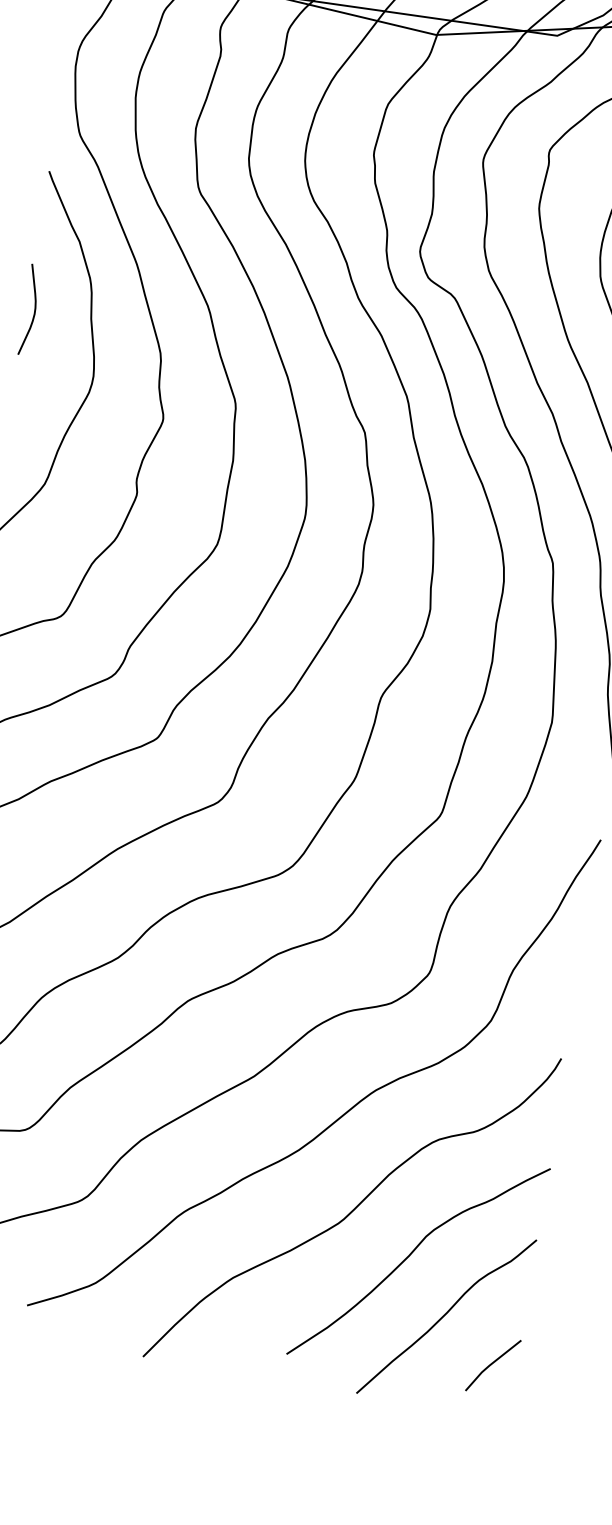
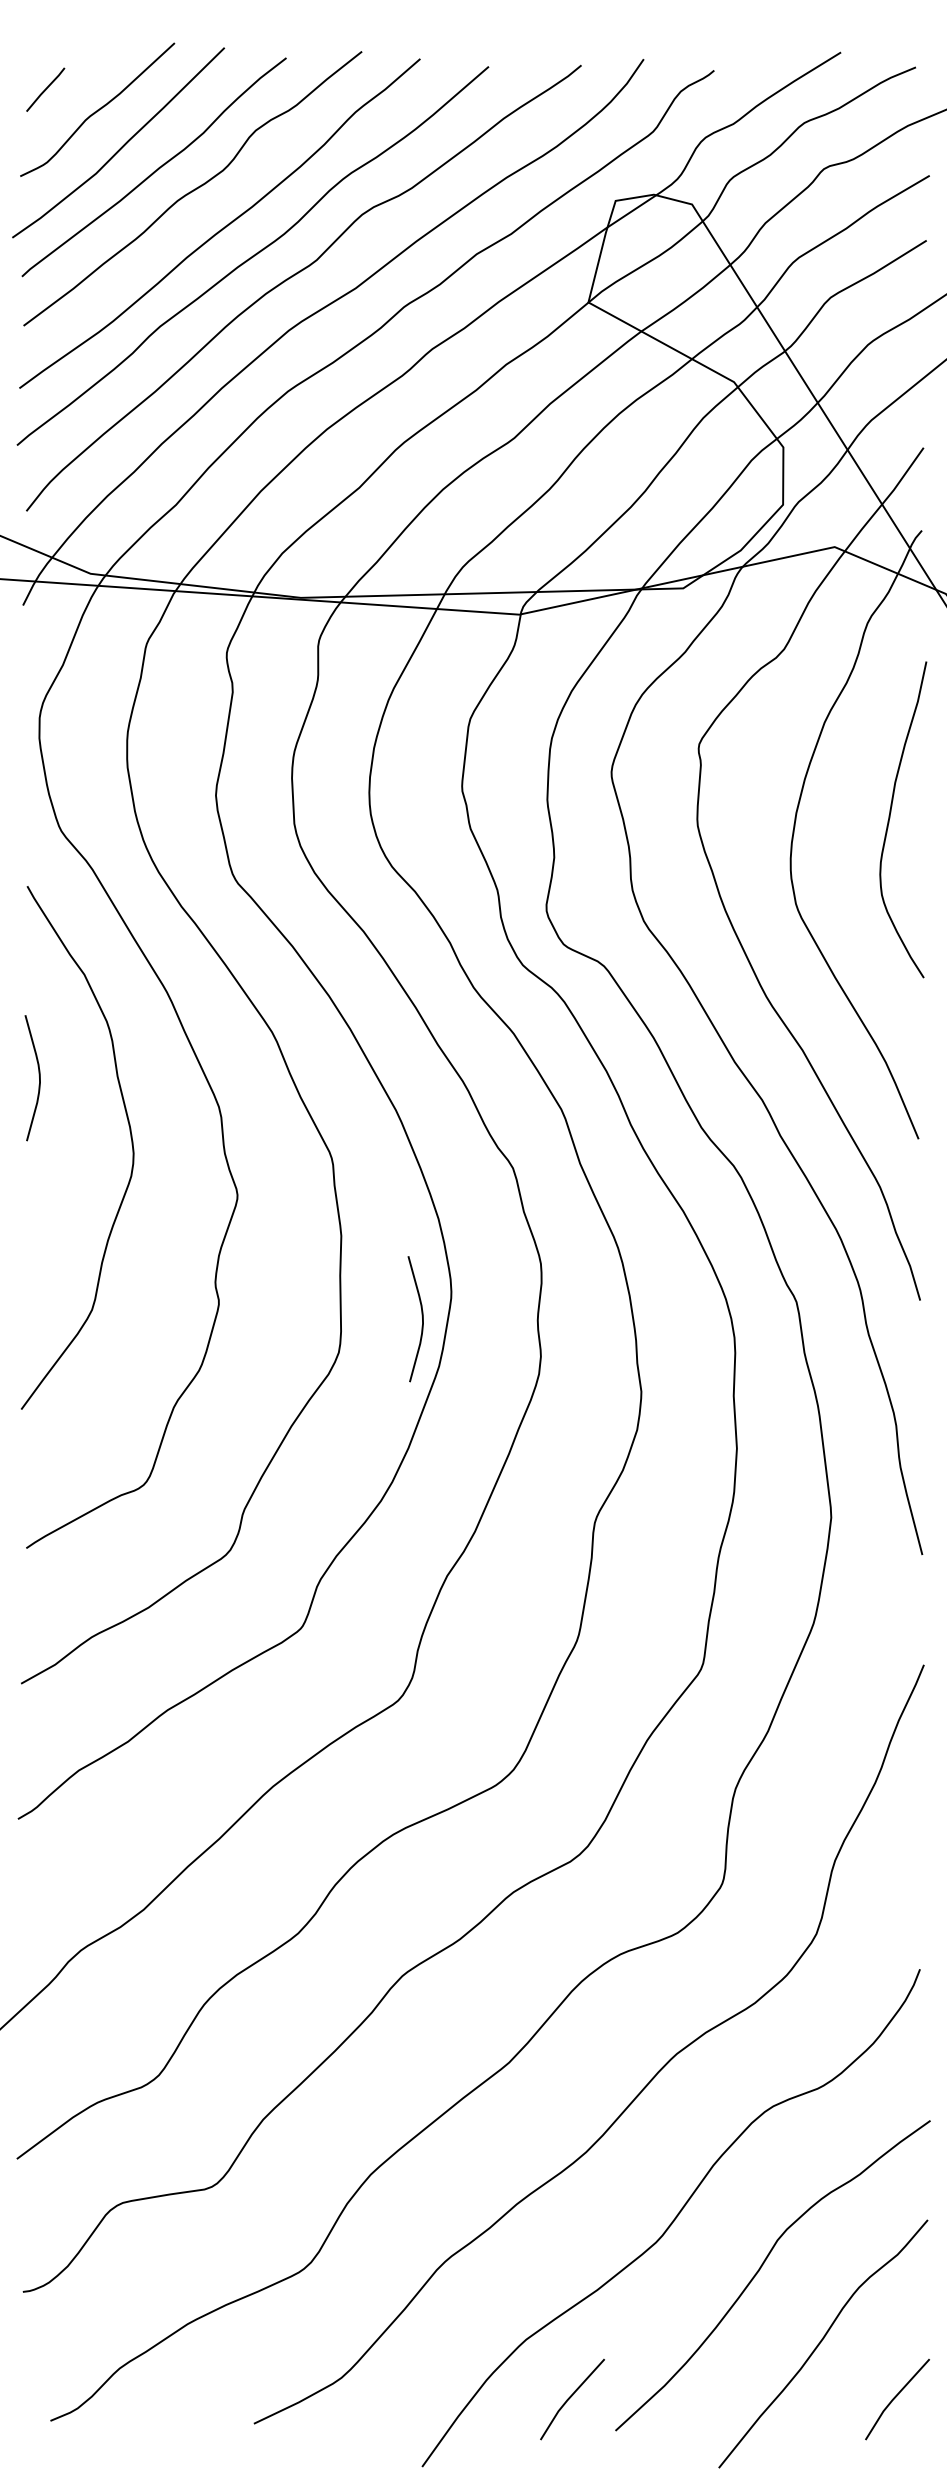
curve: (281, 528) -> (421, 1316), added
line: (258, 1324) -> (571, 2397), added

